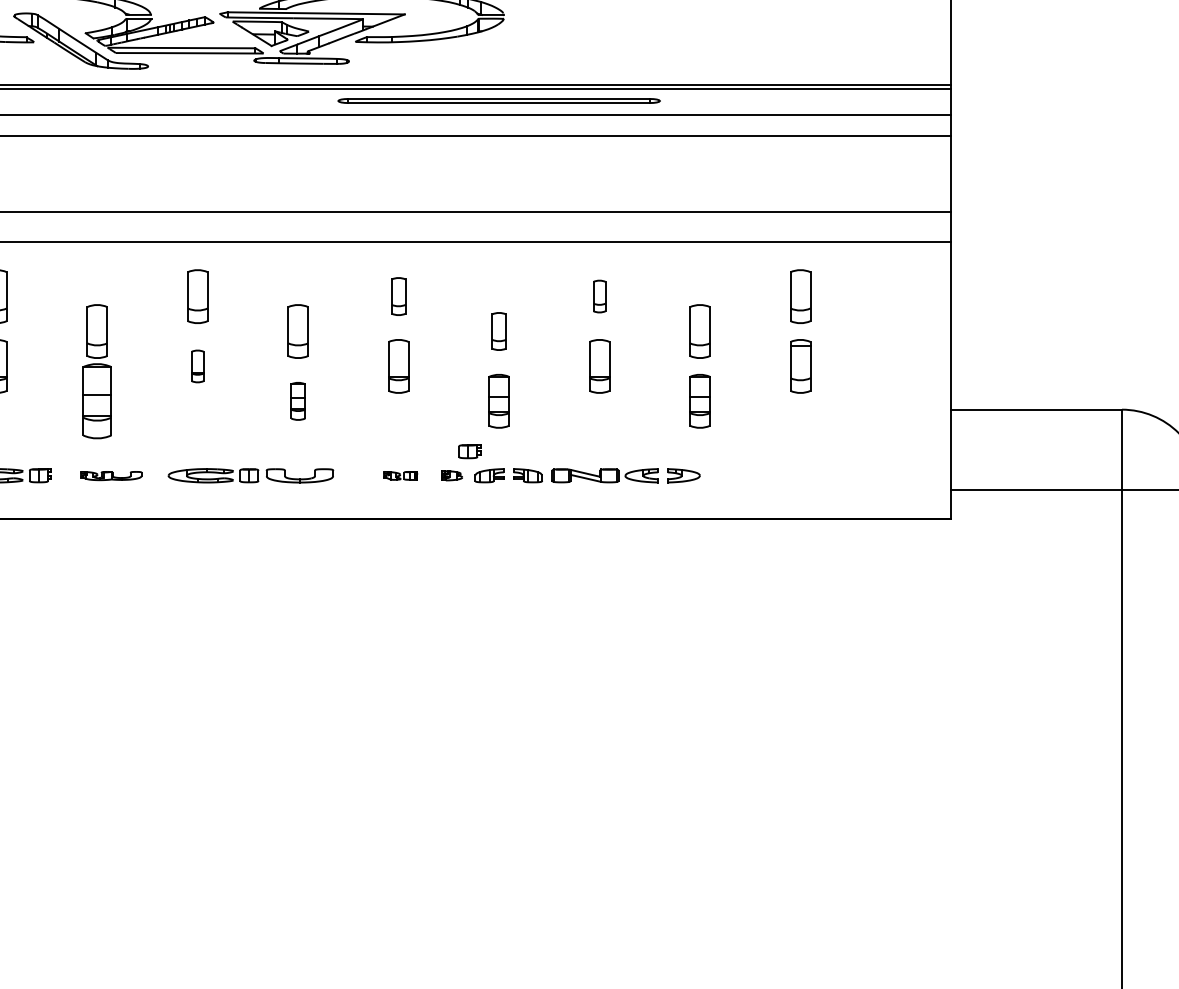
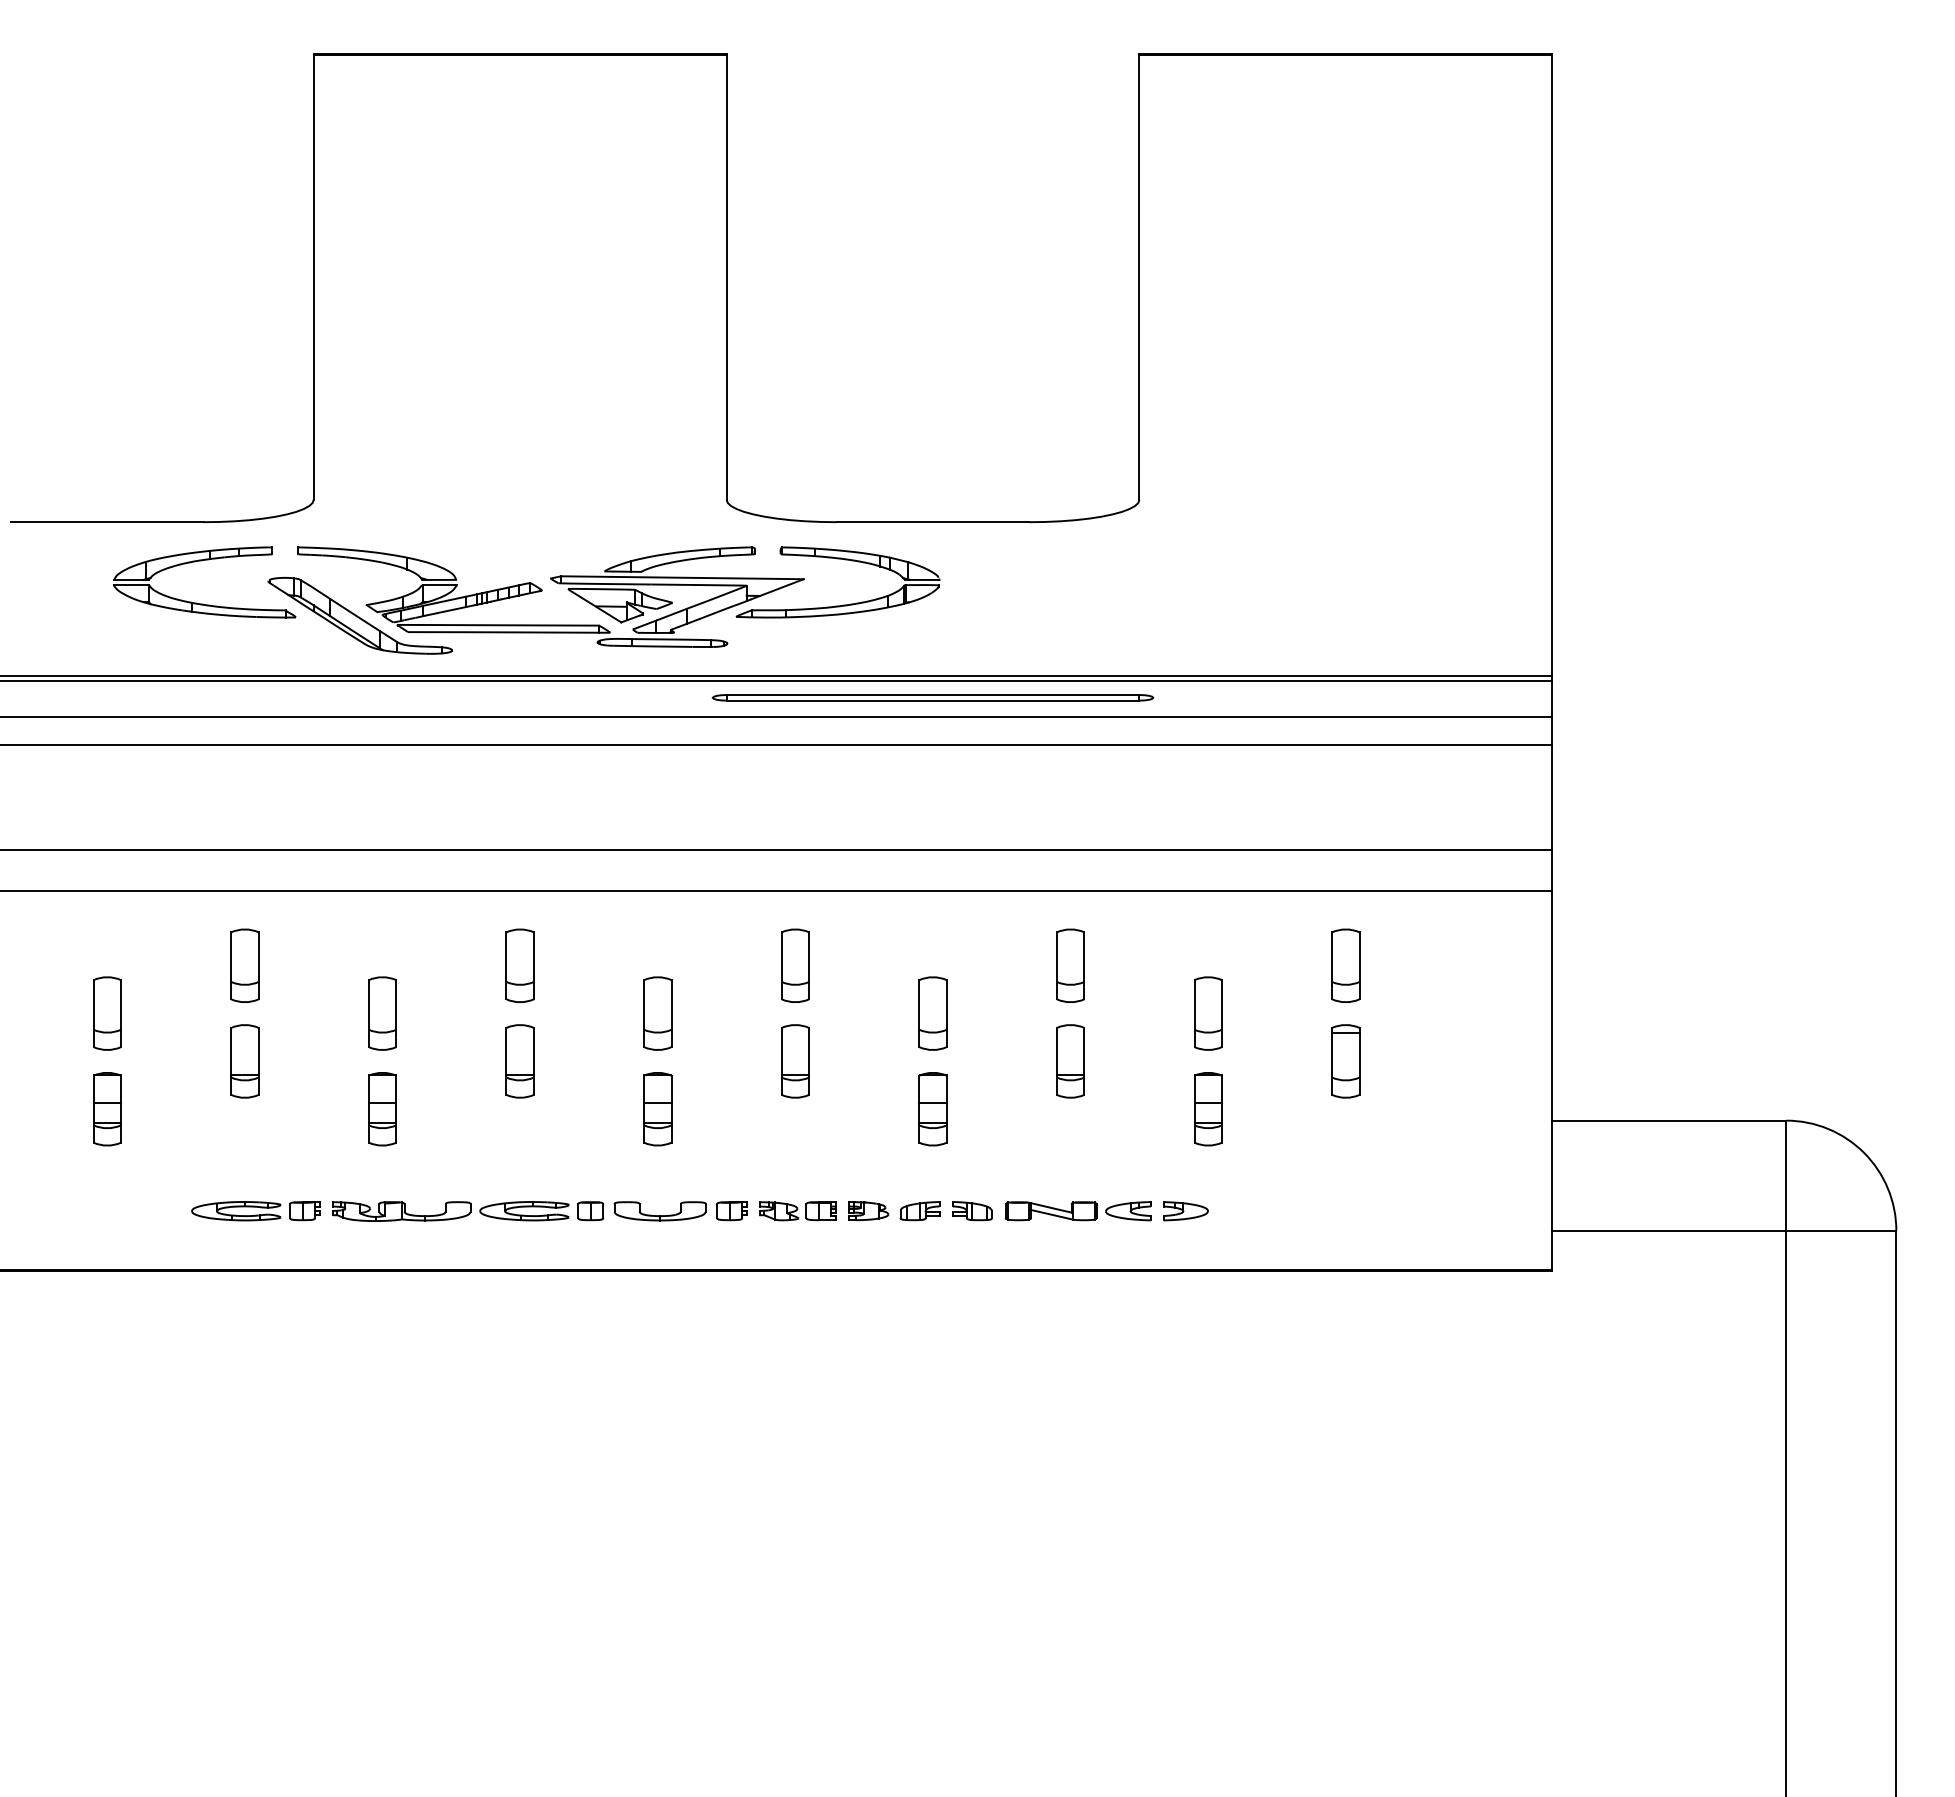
part: (398, 296) -> (795, 965), size x1.43
part: (599, 296) -> (1070, 965), size x1.67
part: (498, 331) -> (932, 1013), size x1.43
part: (197, 366) -> (519, 1061), size x1.67
part: (97, 401) -> (382, 1109), size x0.71
part: (298, 401) -> (657, 1109), size x1.43
part: (469, 451) -> (731, 1211), moved
part: (111, 476) -> (401, 1211), size x1.67
part: (400, 476) -> (797, 1211), size x1.67
part: (452, 476) -> (868, 1211), size x1.43

